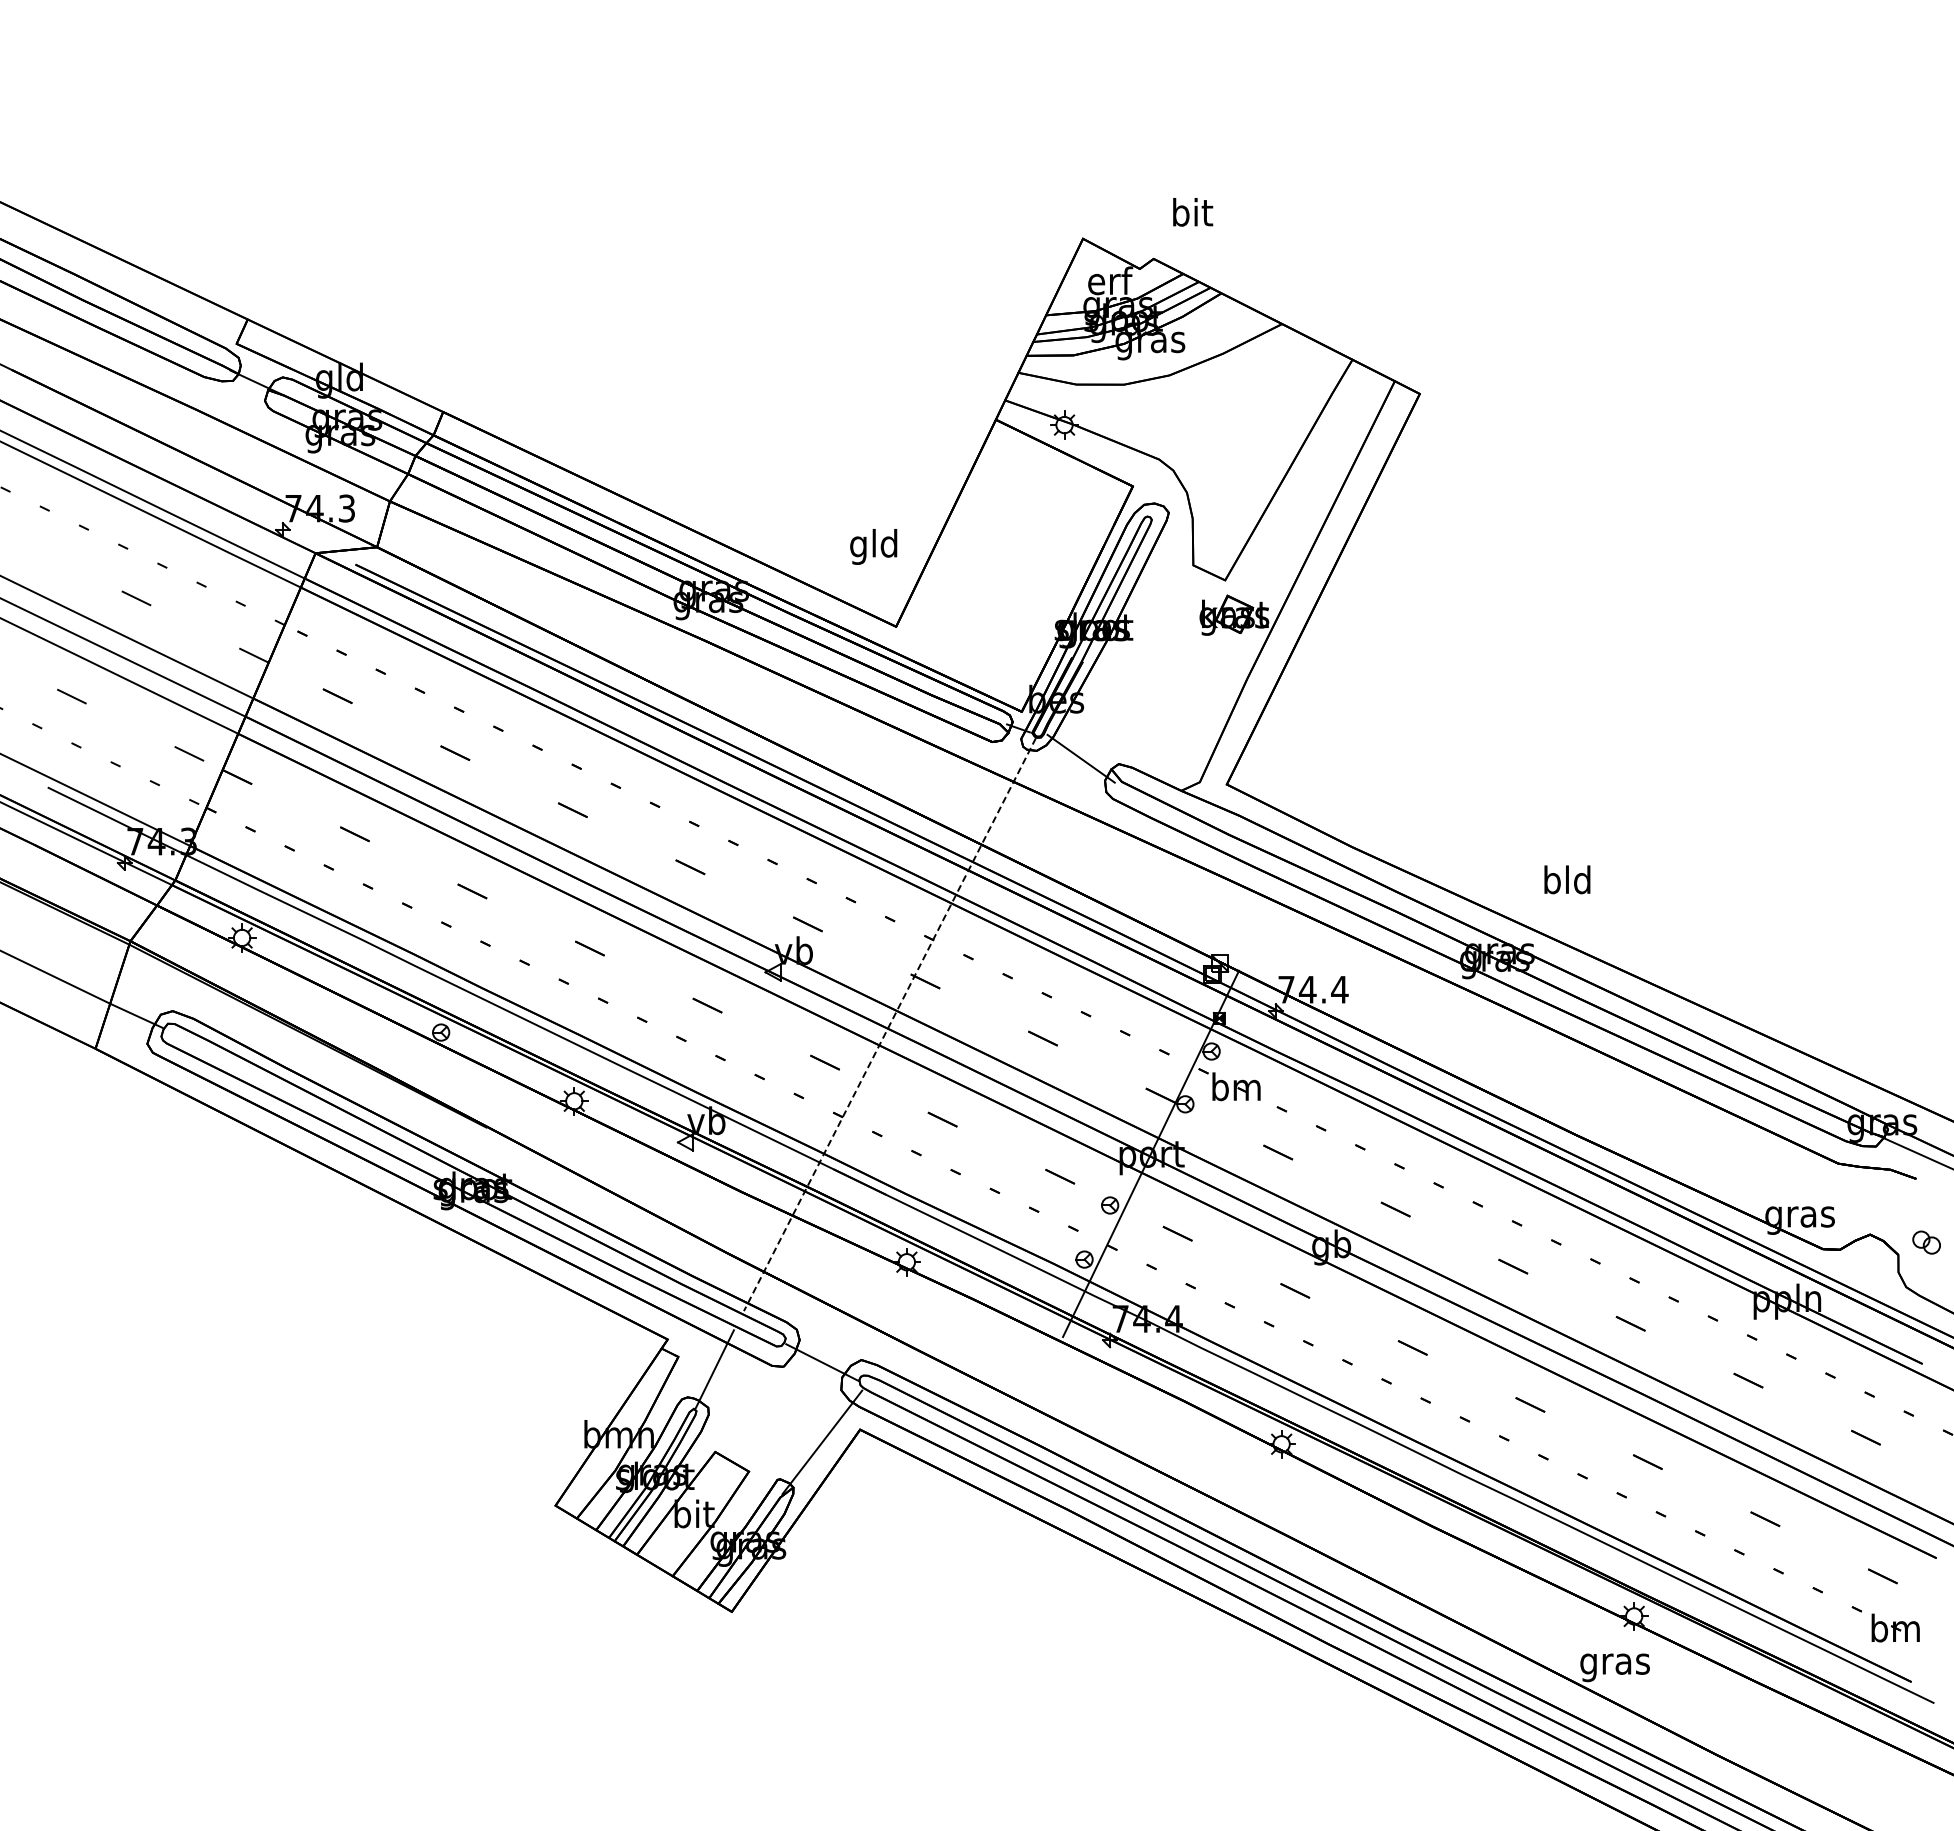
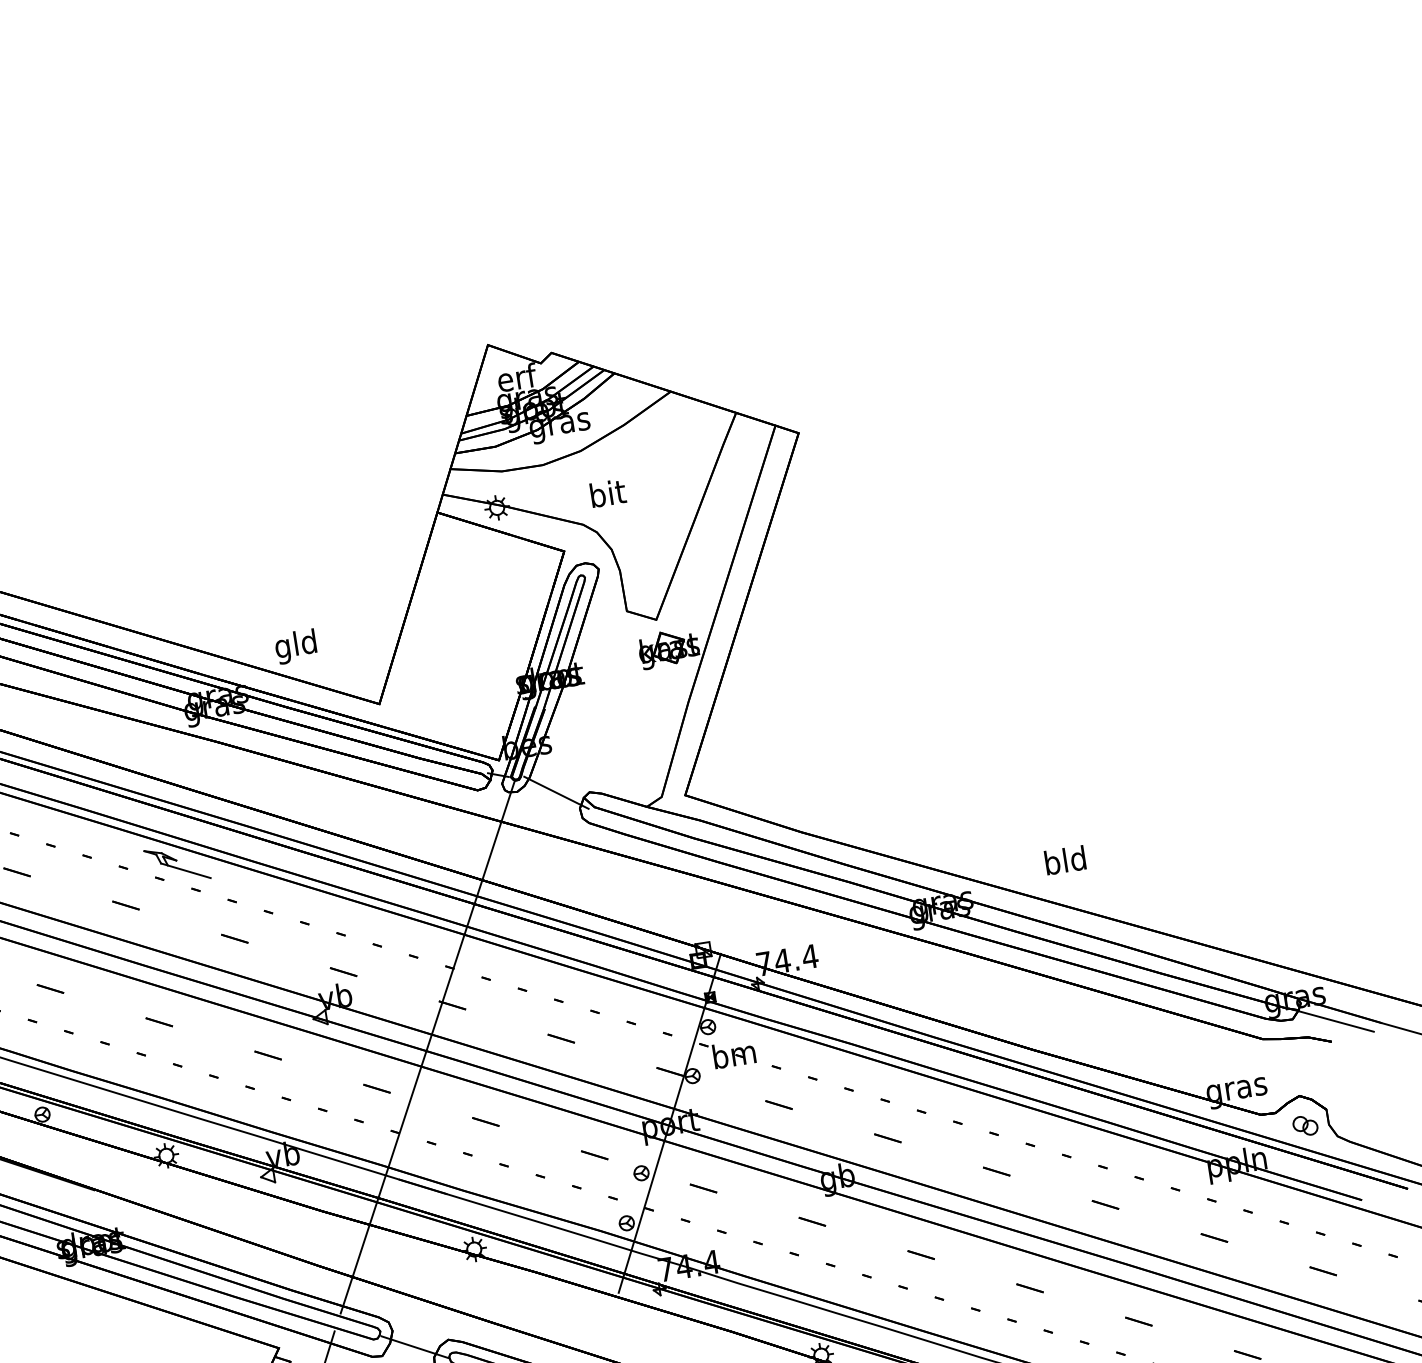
text: (1193, 212) -> (608, 493), moved
text: (873, 546) -> (295, 646), moved
part: (638, 772) -> (177, 864), added
text: (1567, 879) -> (1065, 860), moved
line: (889, 1025) -> (427, 1048), dashed -> solid
part: (1926, 1242) -> (1305, 1125), moved

